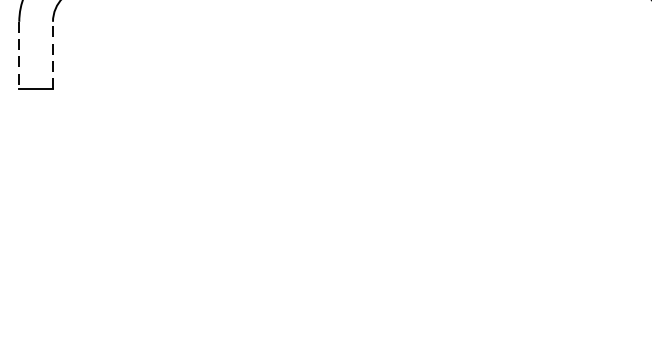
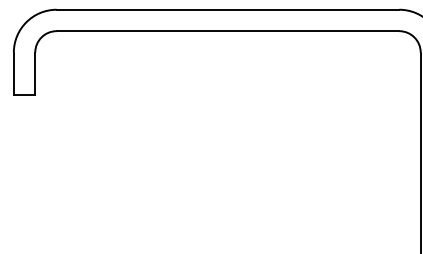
line: (53, 54) -> (35, 73), dashed -> solid
line: (18, 56) -> (13, 74), dashed -> solid

